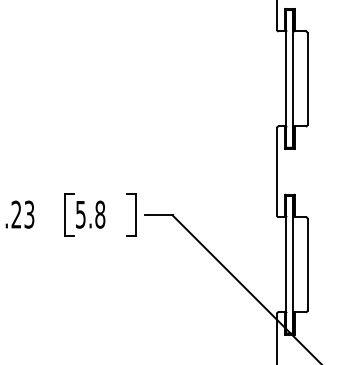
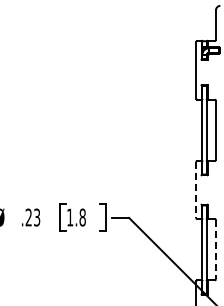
line: (277, 172) -> (196, 190), solid -> dashed
text: (81, 214) -> (70, 217), 5.8 -> 1.8
line: (308, 265) -> (216, 250), solid -> dashed

